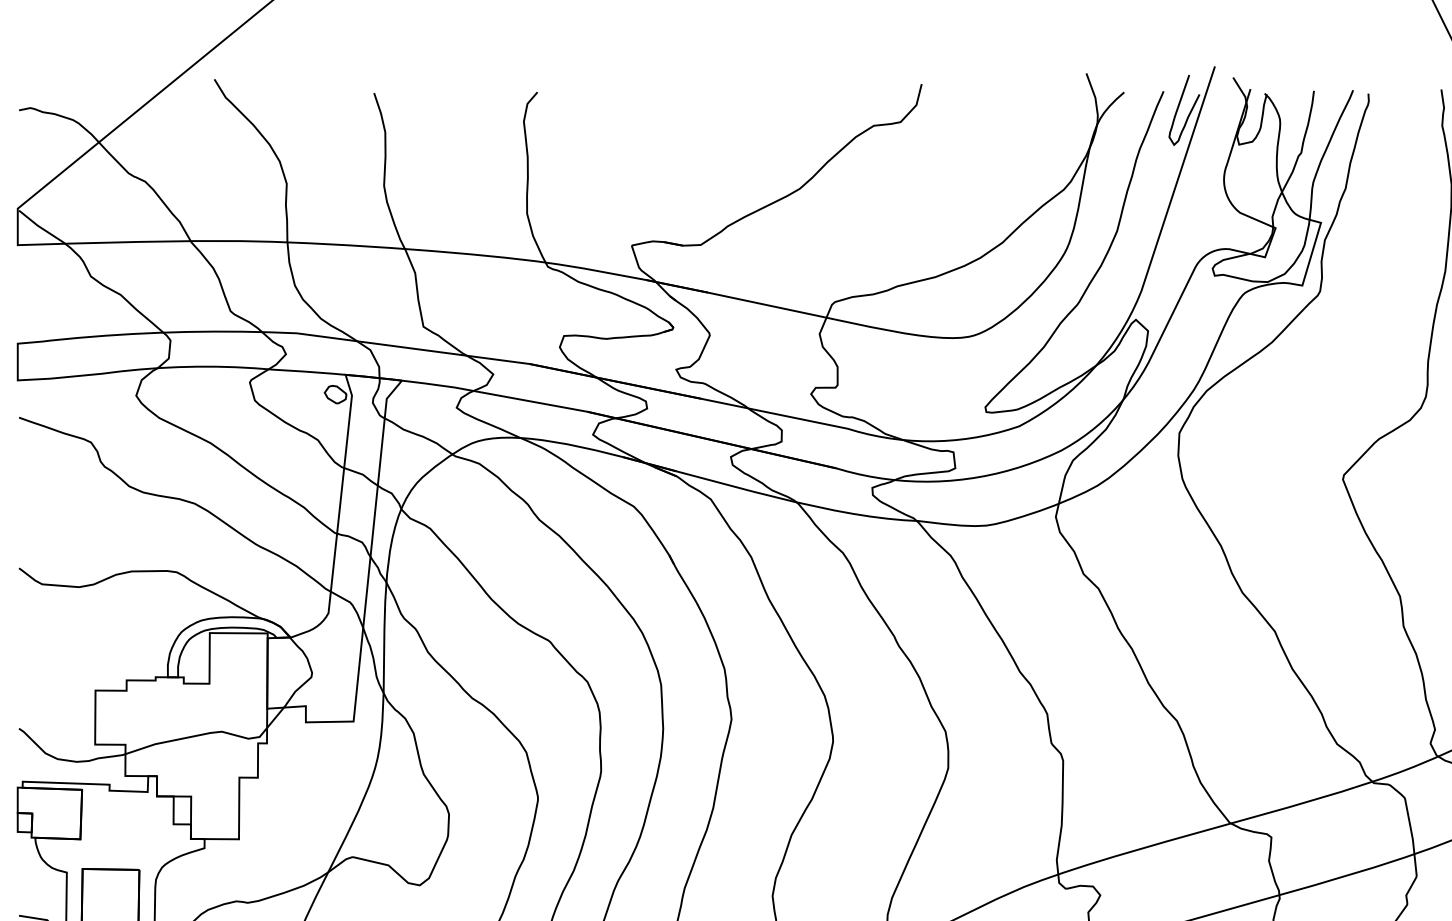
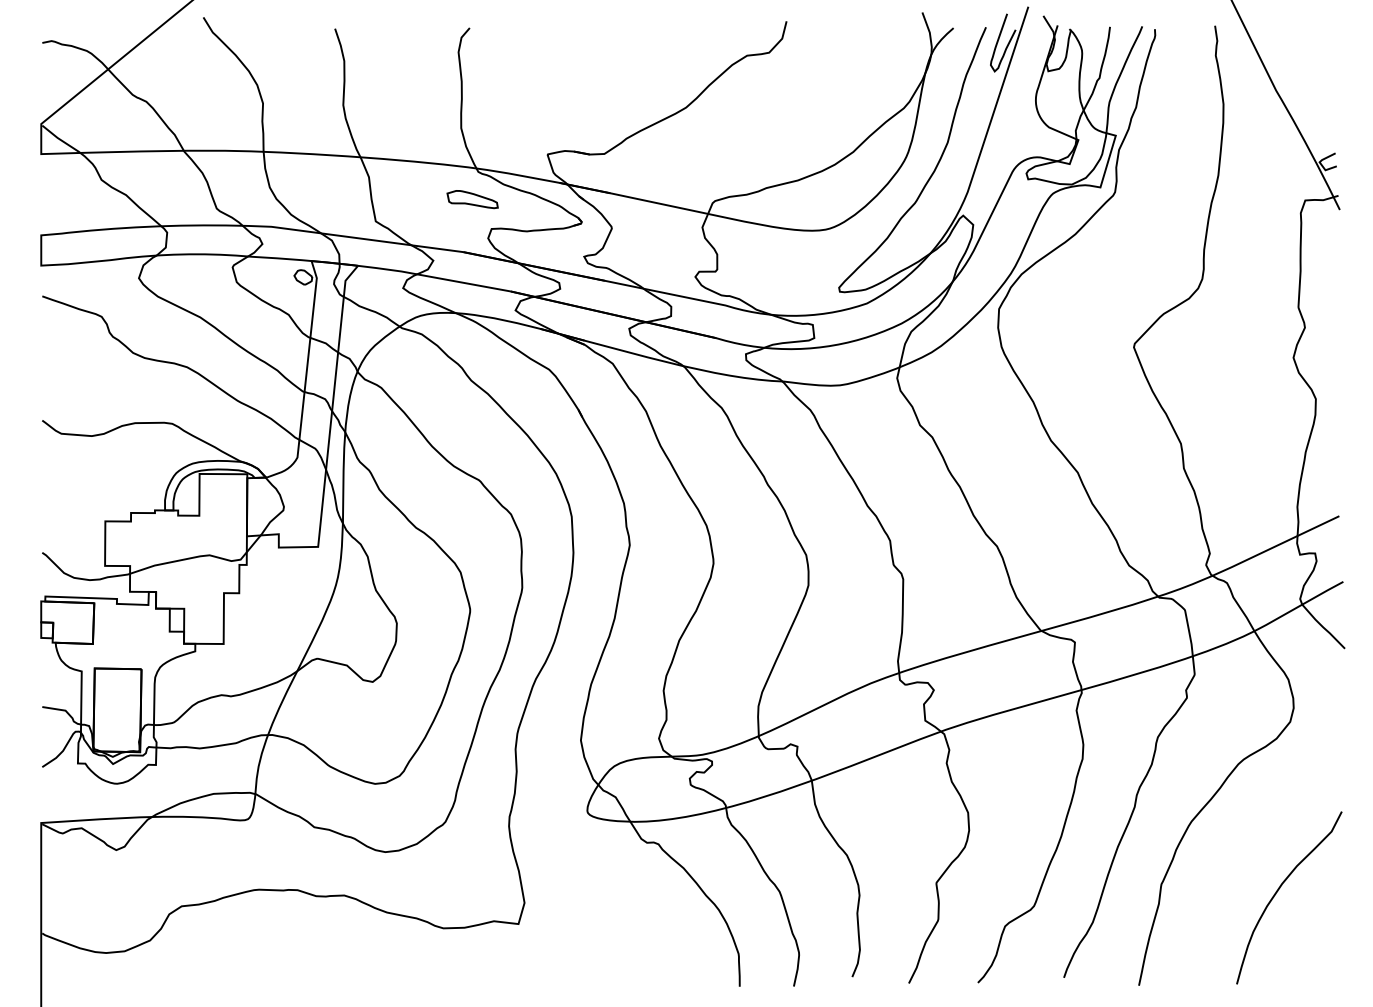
part: (540, 300) -> (472, 199), added

